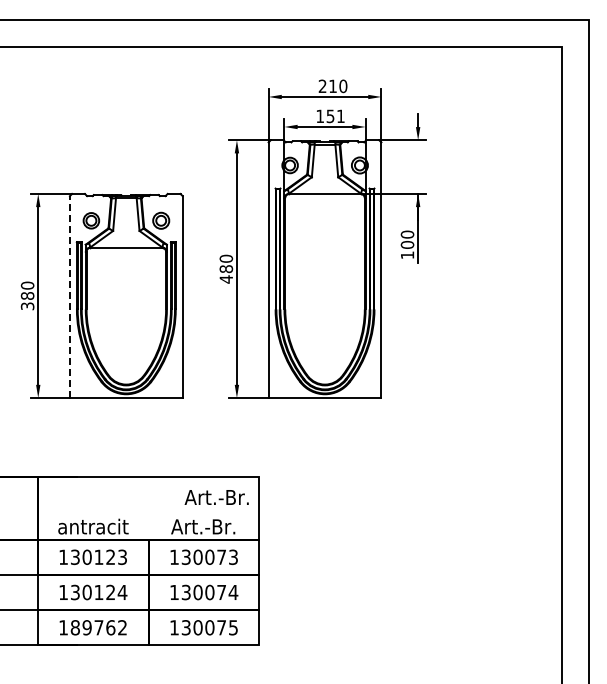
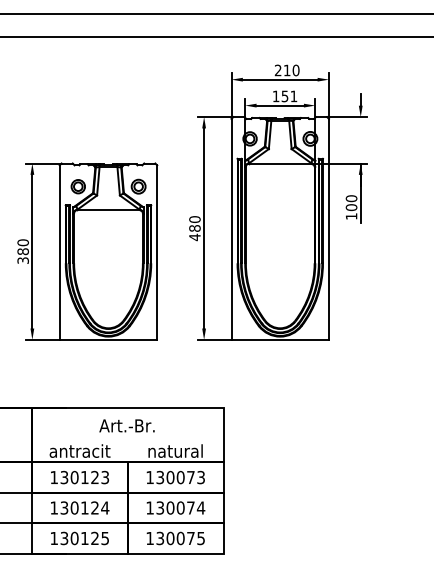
line: (69, 297) -> (59, 253), dashed -> solid
text: (216, 497) -> (126, 425), moved
text: (203, 526) -> (175, 450), Art.-Br. -> natural
text: (98, 627) -> (84, 538), 189762 -> 130125

